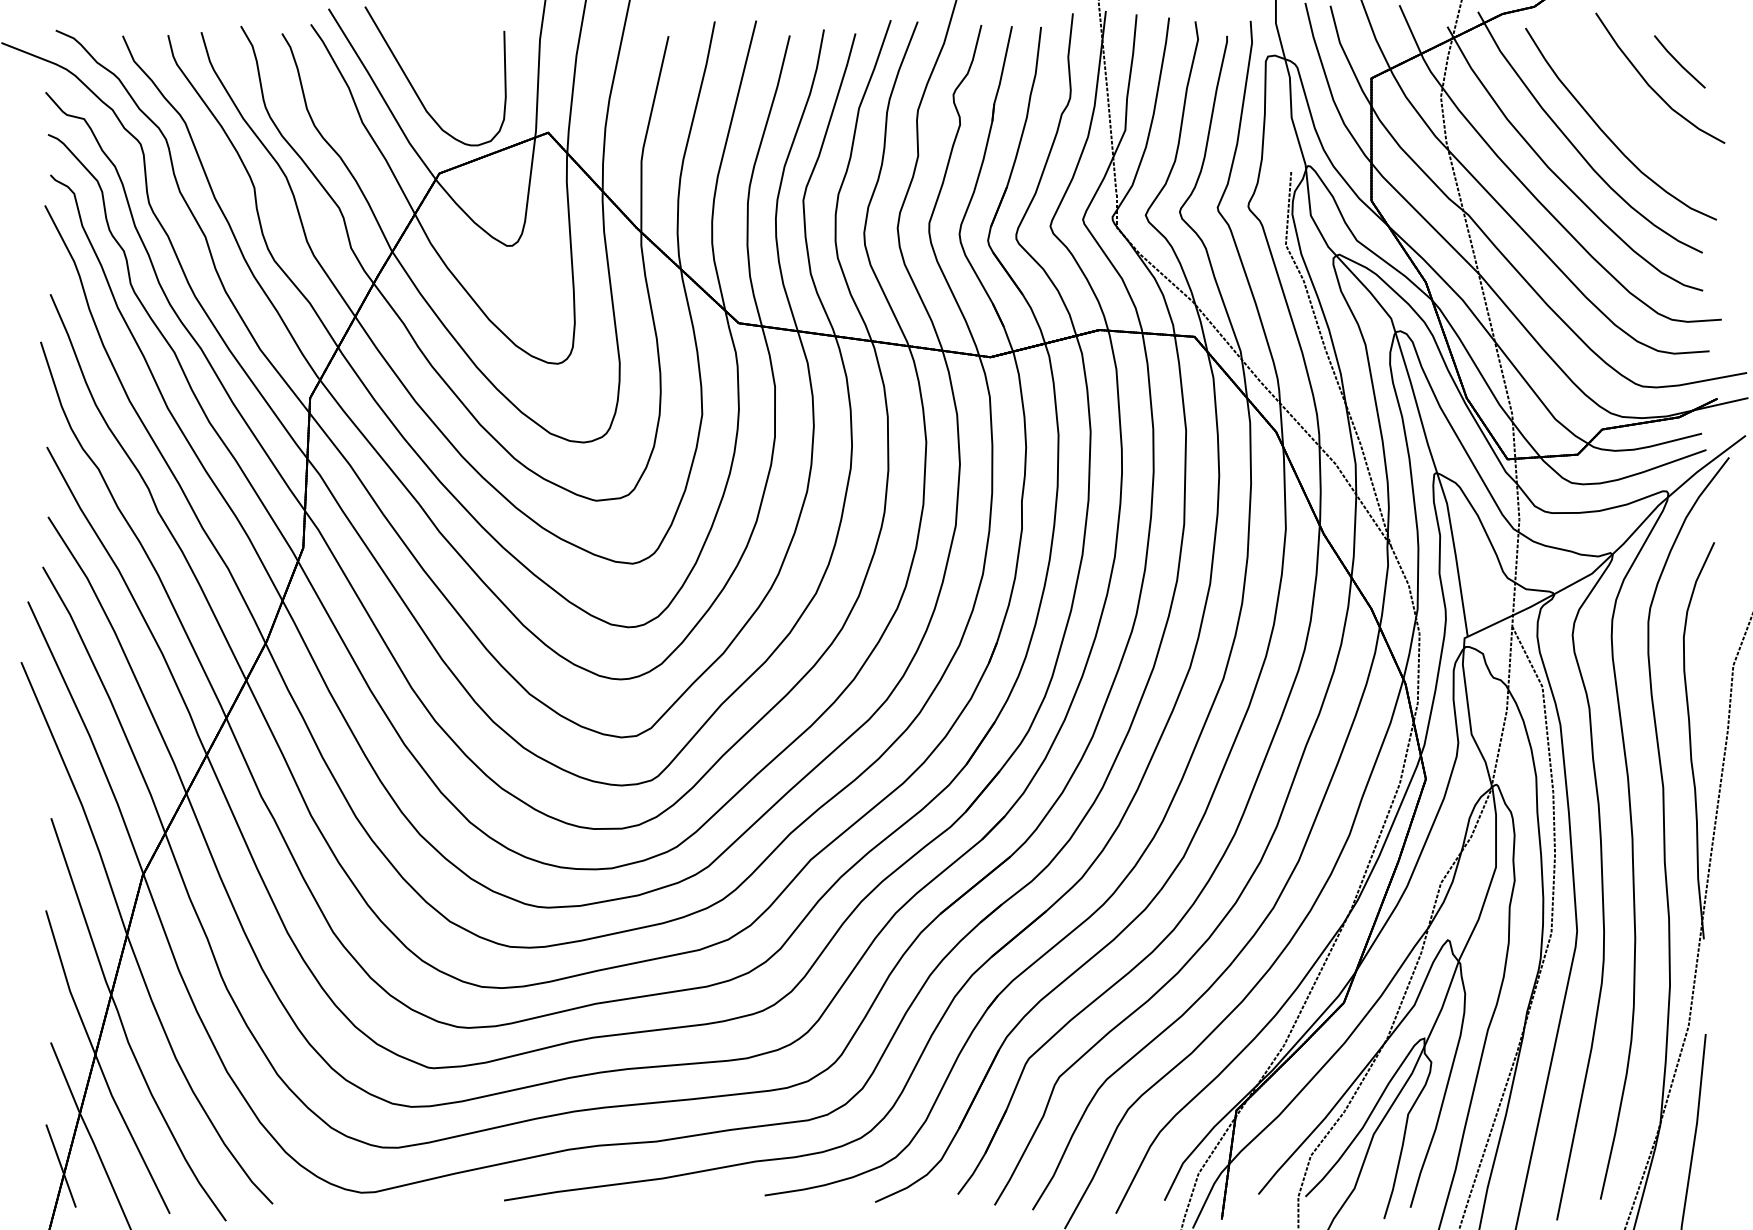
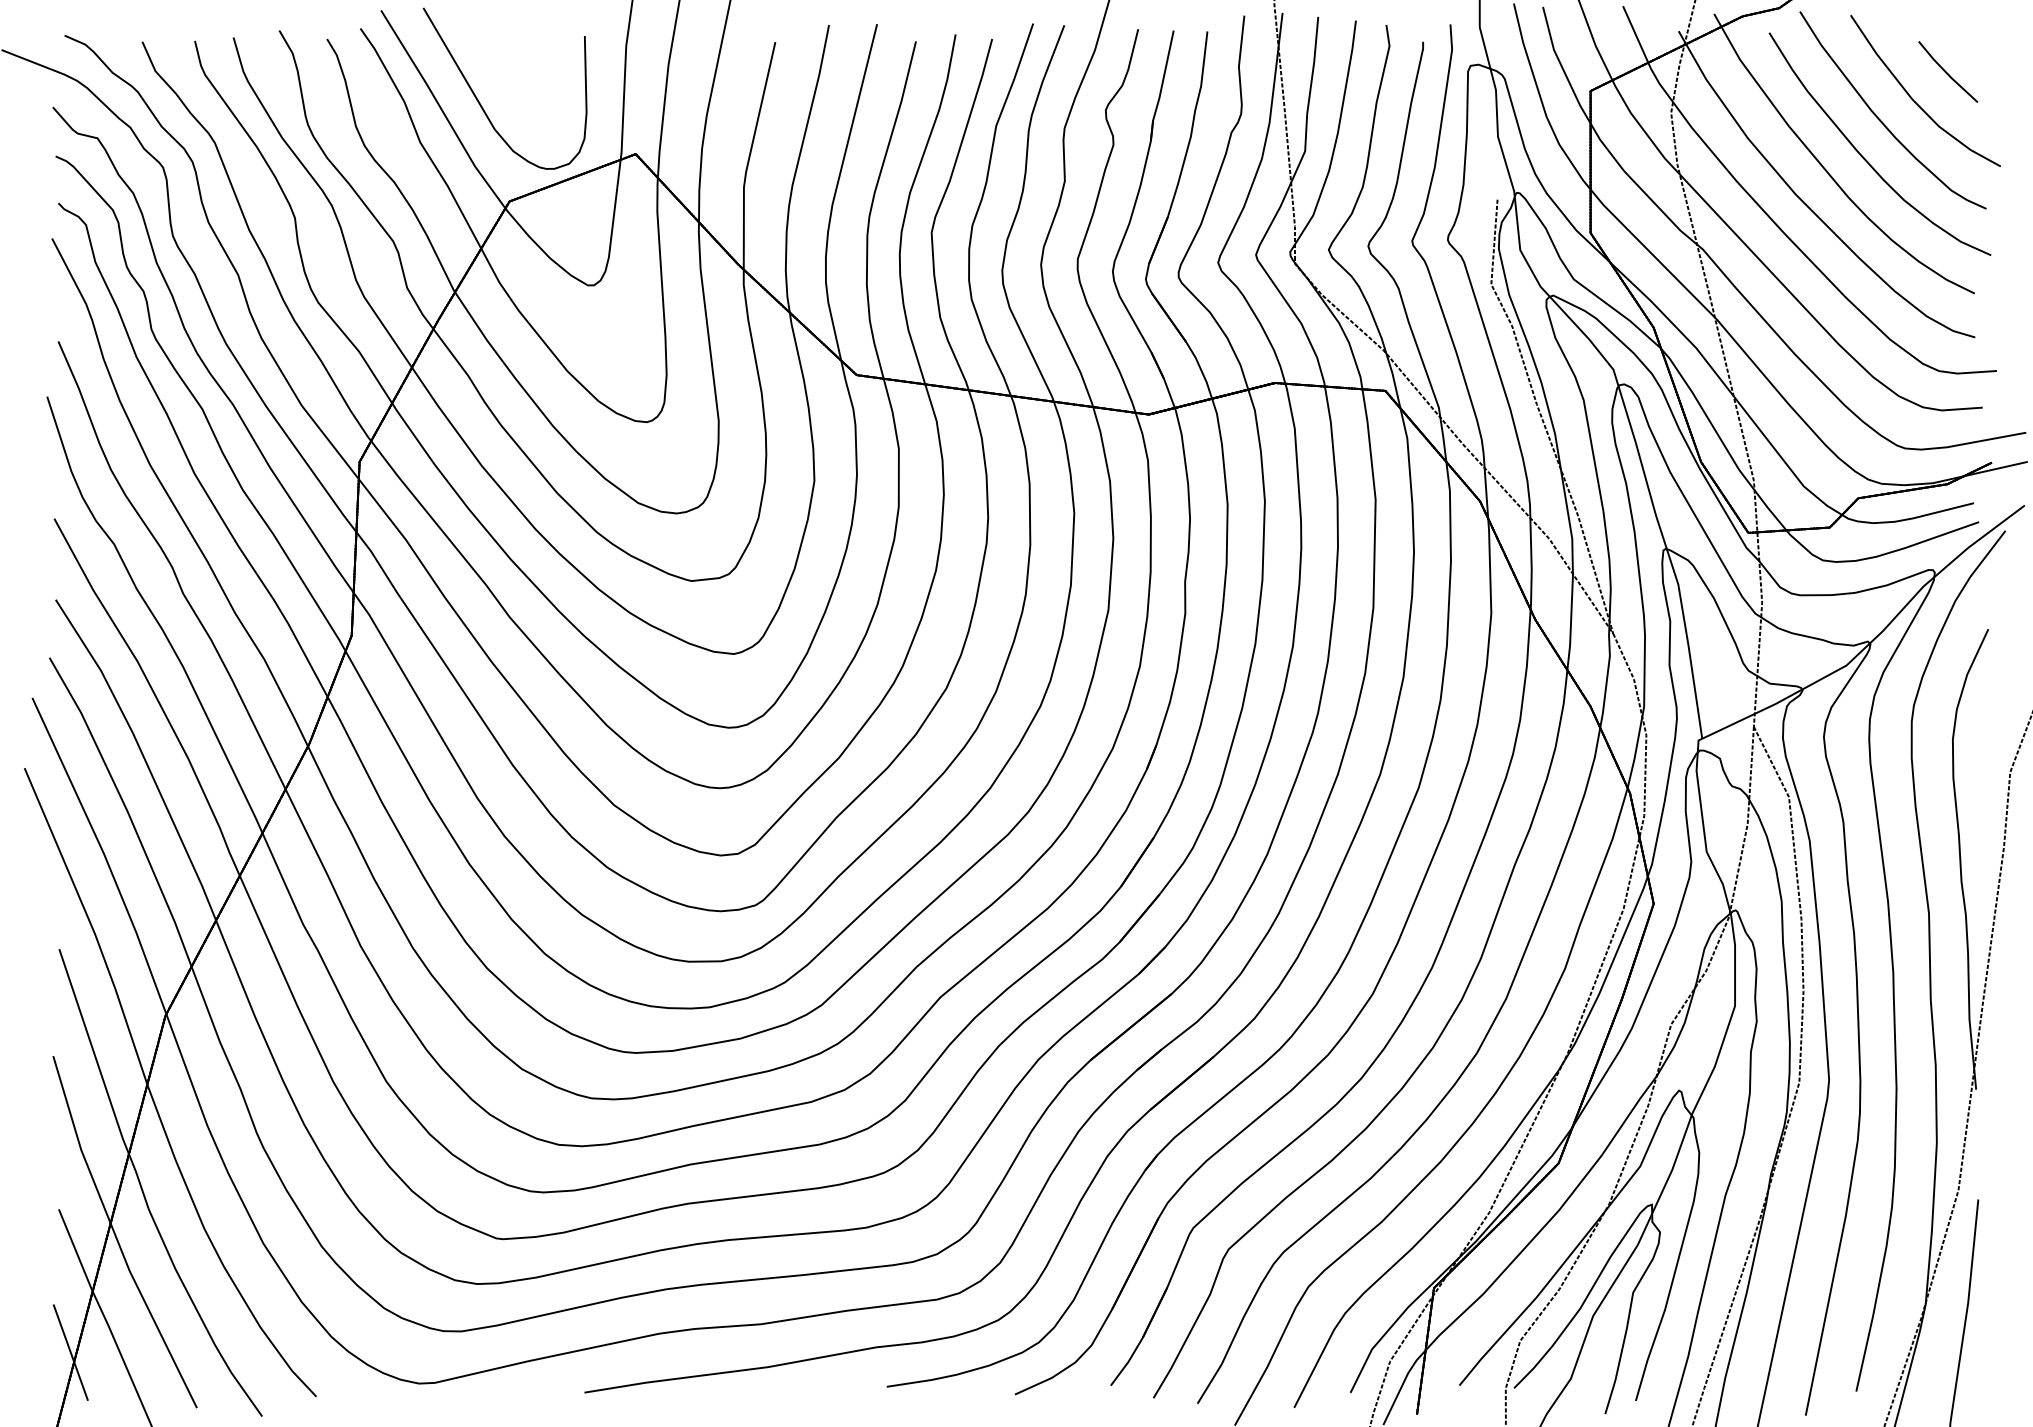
curve: (1622, 103) -> (1881, 120), added

